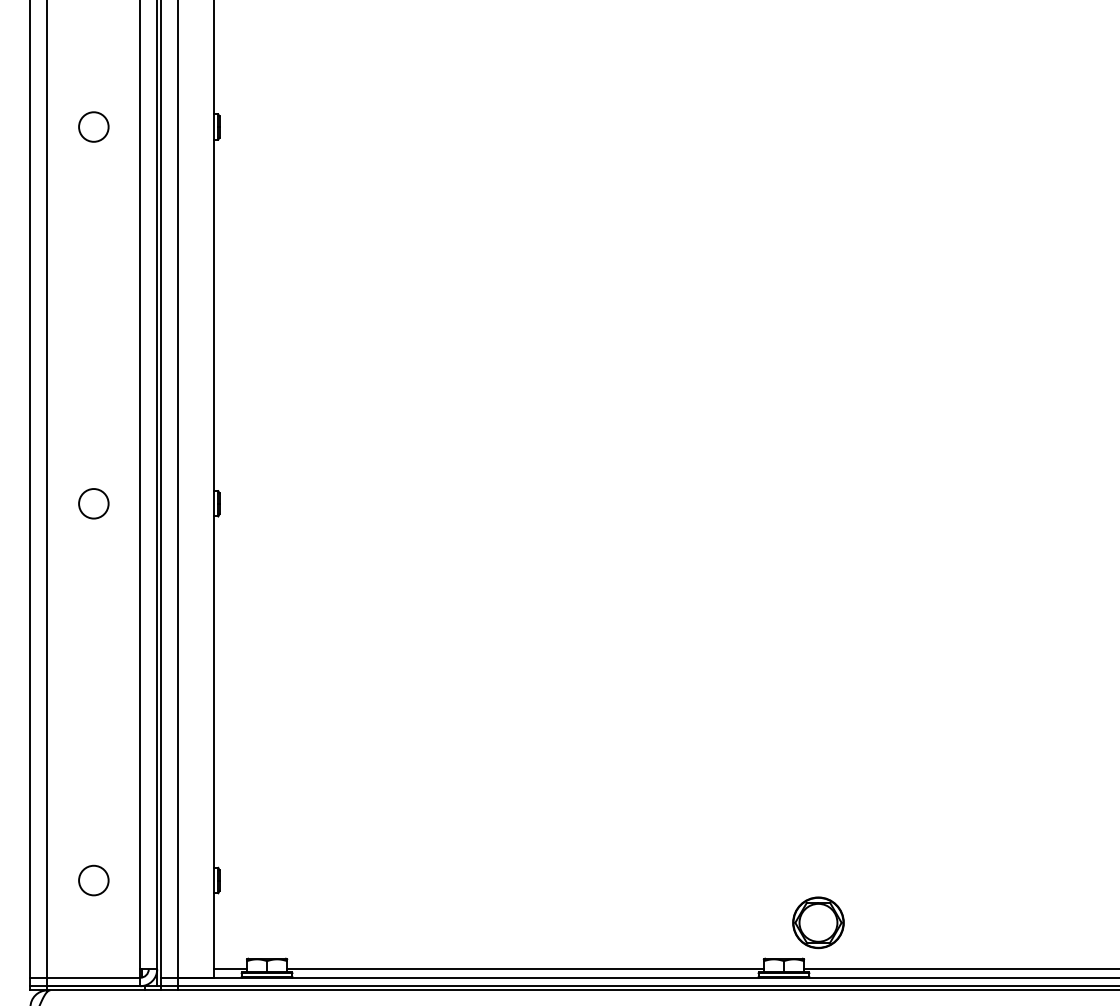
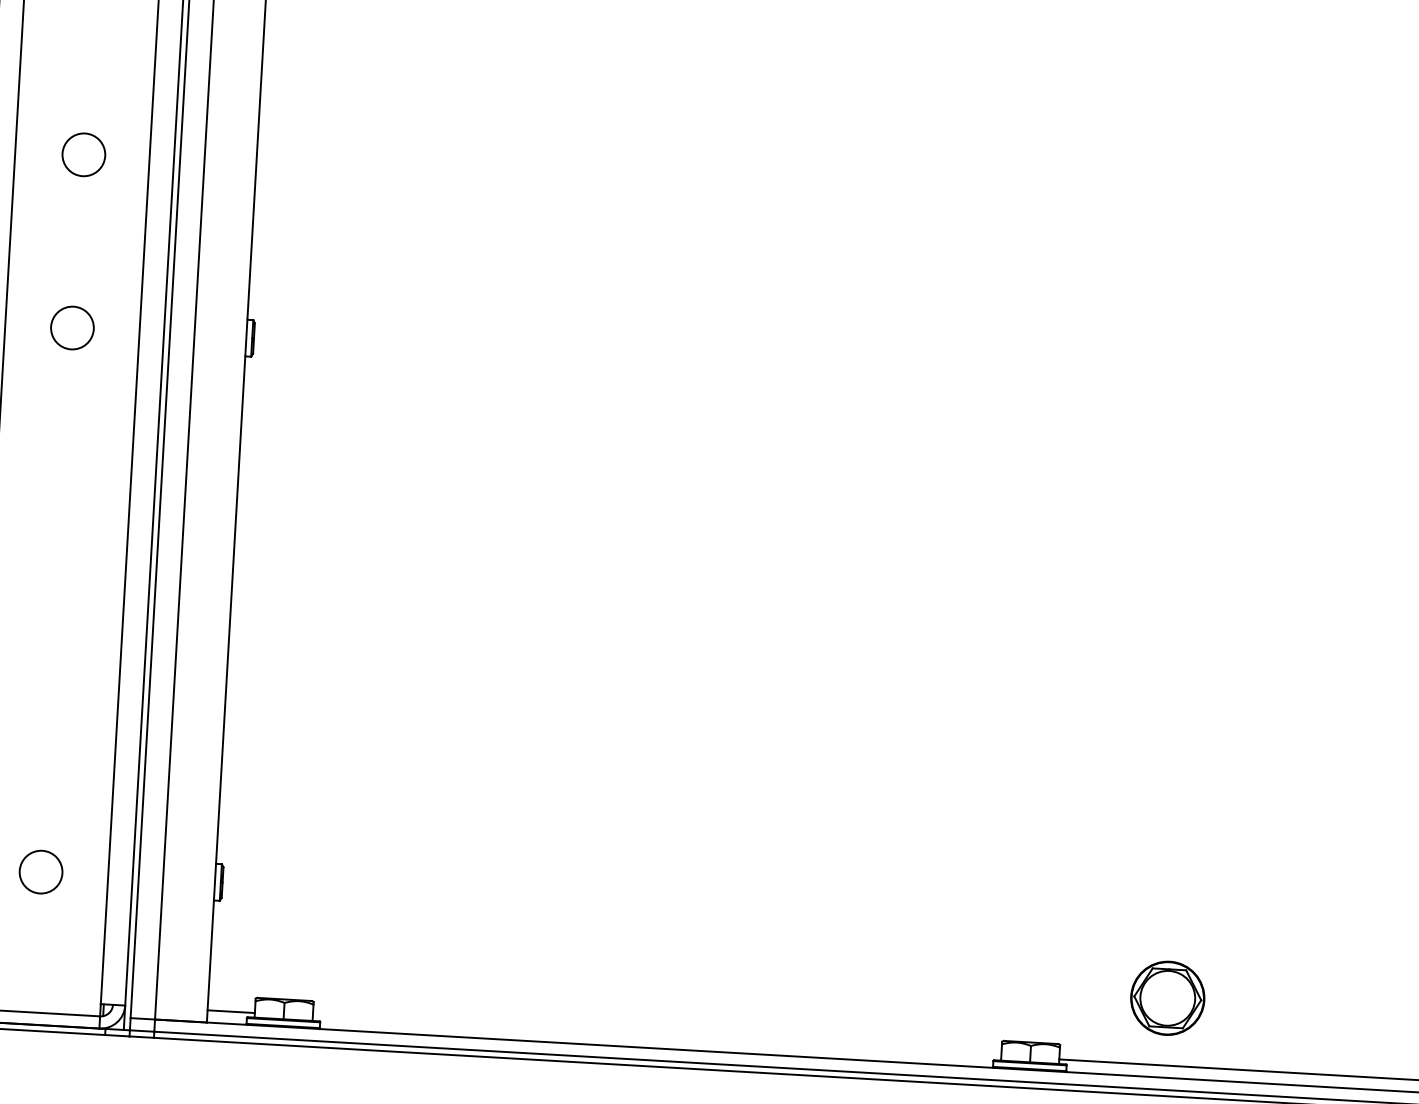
circle: (94, 383) -> (83, 154), added
part: (818, 922) -> (1167, 997), moved
line: (525, 969) -> (657, 1036), removed

